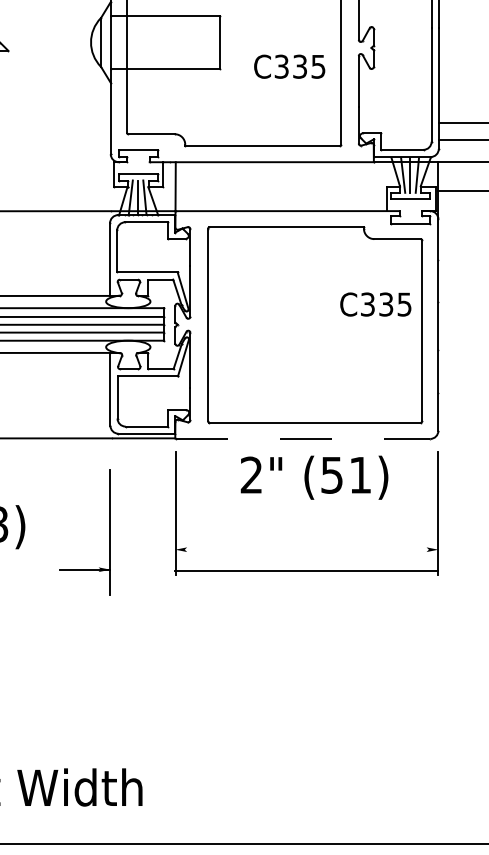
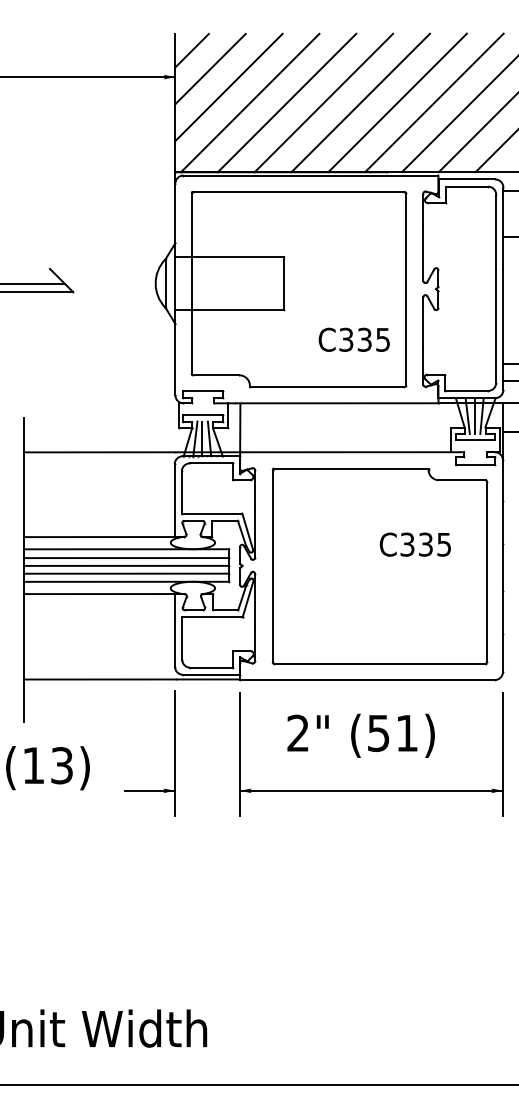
text: (288, 66) -> (353, 339), moved
text: (374, 304) -> (414, 544), moved
line: (303, 439) -> (368, 680), dashed -> solid
text: (313, 477) -> (360, 735), moved
part: (109, 532) -> (174, 753), moved
line: (306, 570) -> (371, 790), moved

